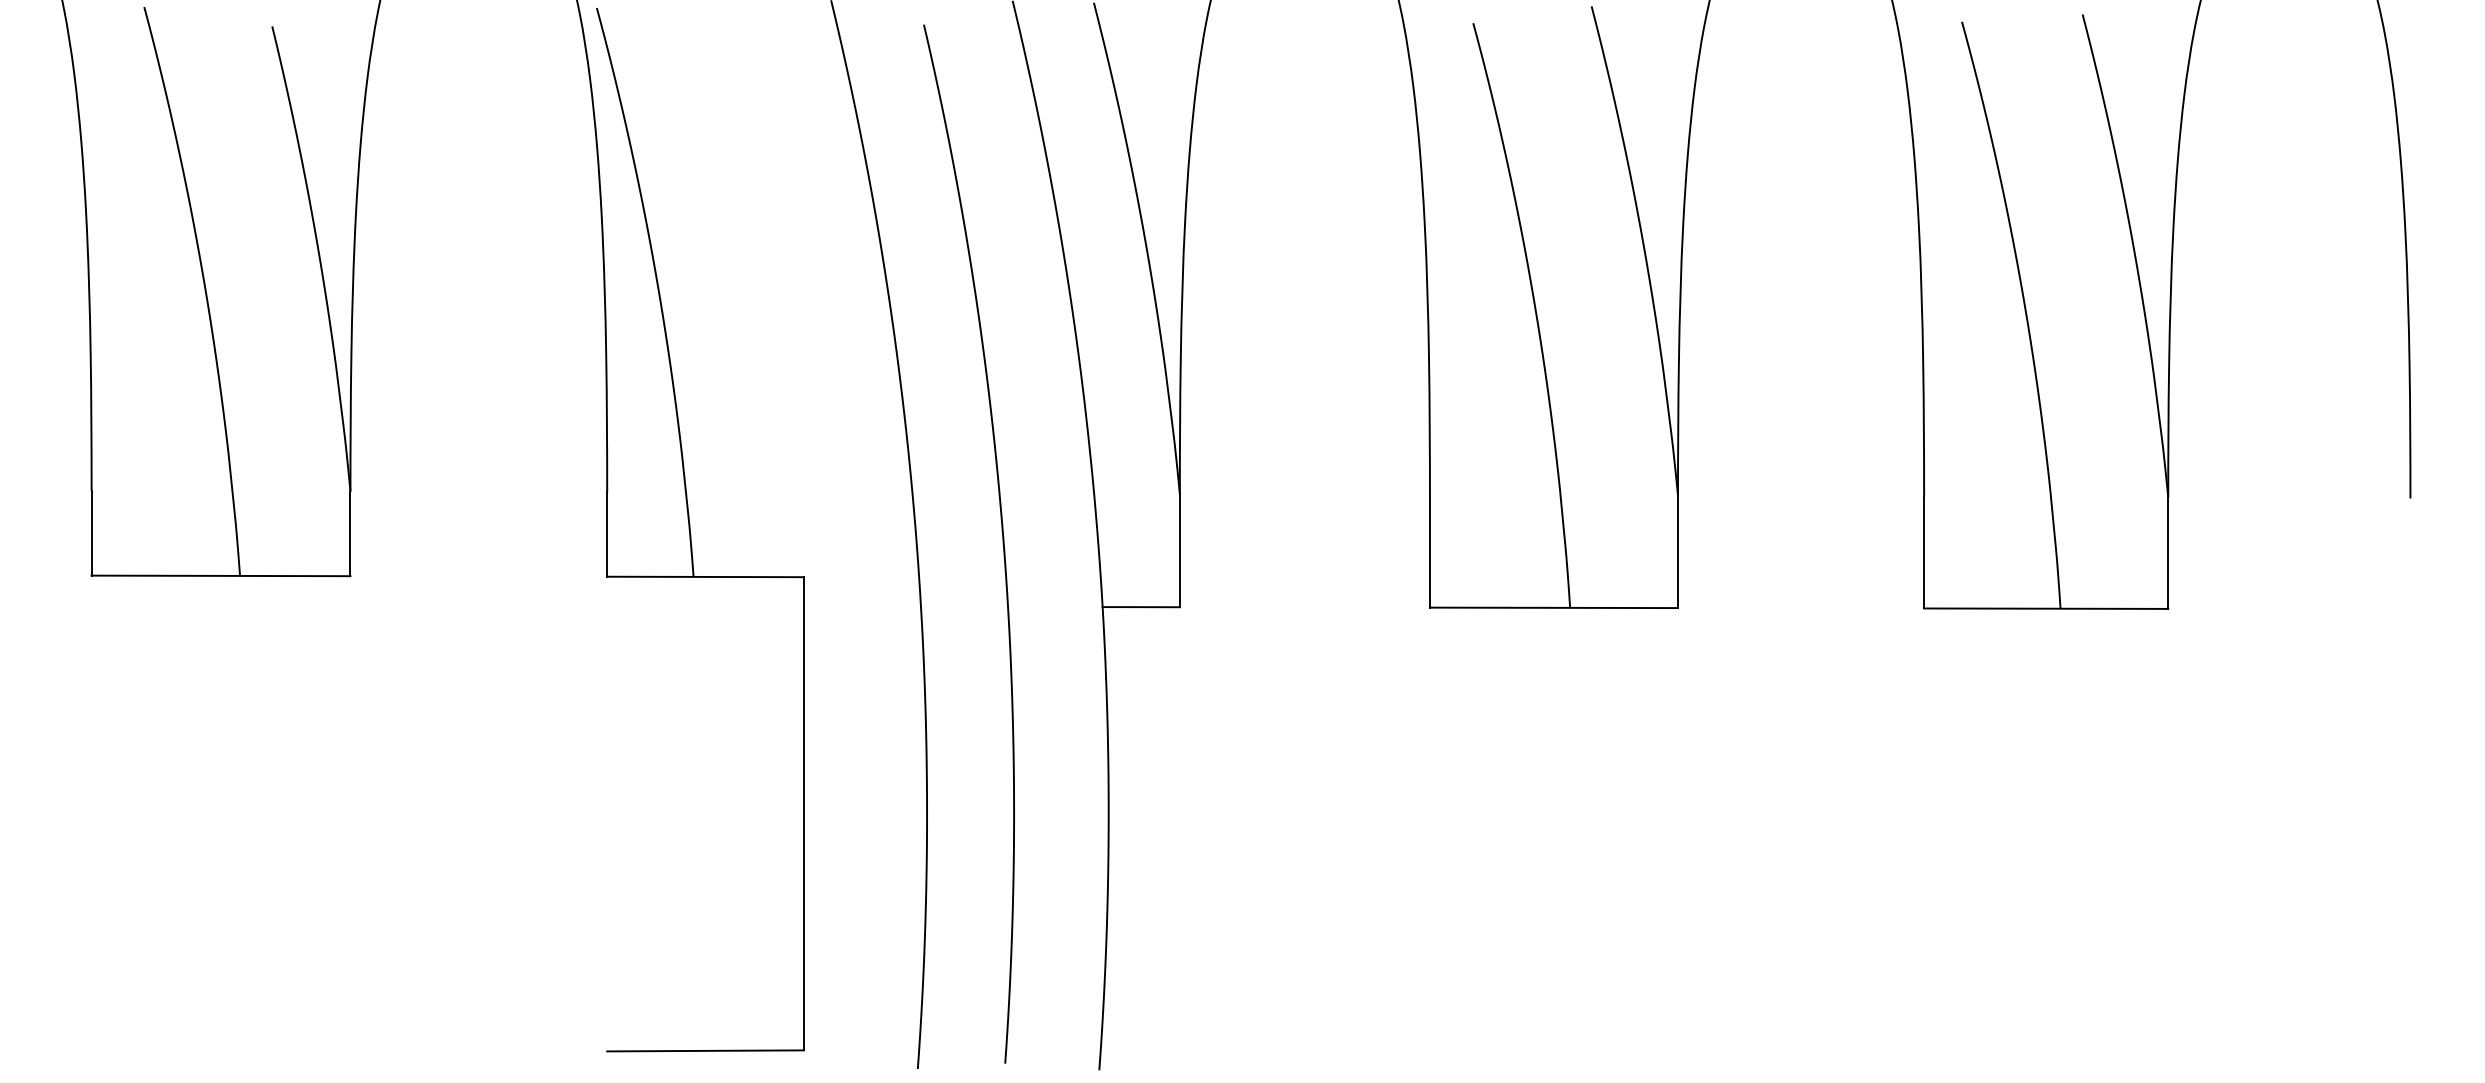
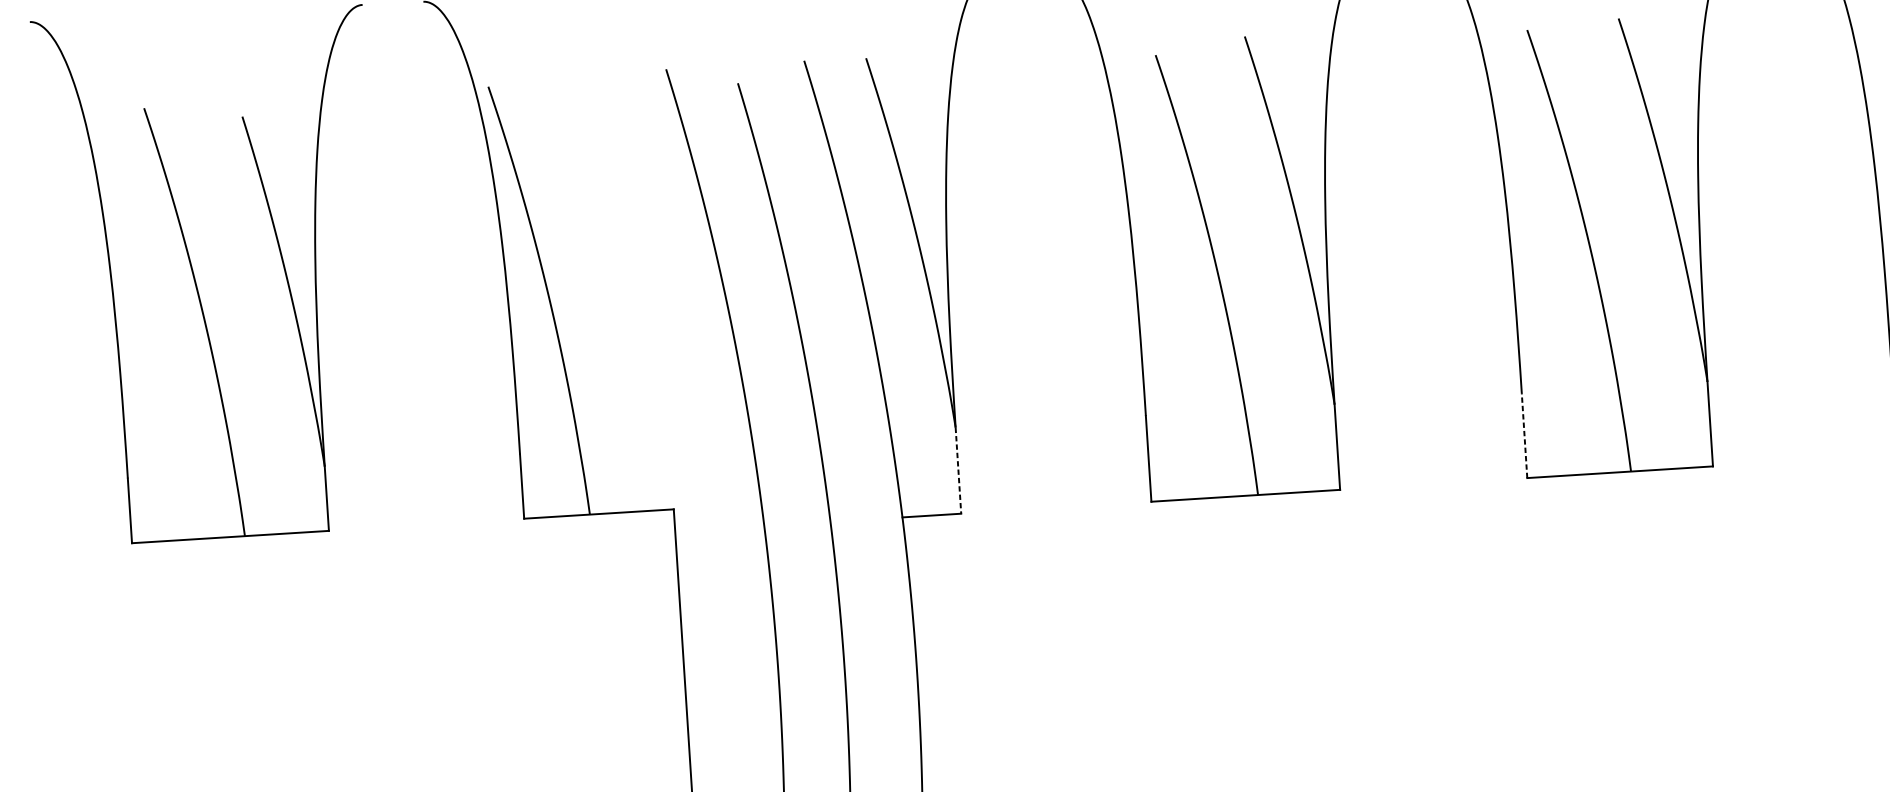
line: (1179, 550) -> (958, 470), solid -> dashed
line: (1924, 552) -> (1524, 435), solid -> dashed

